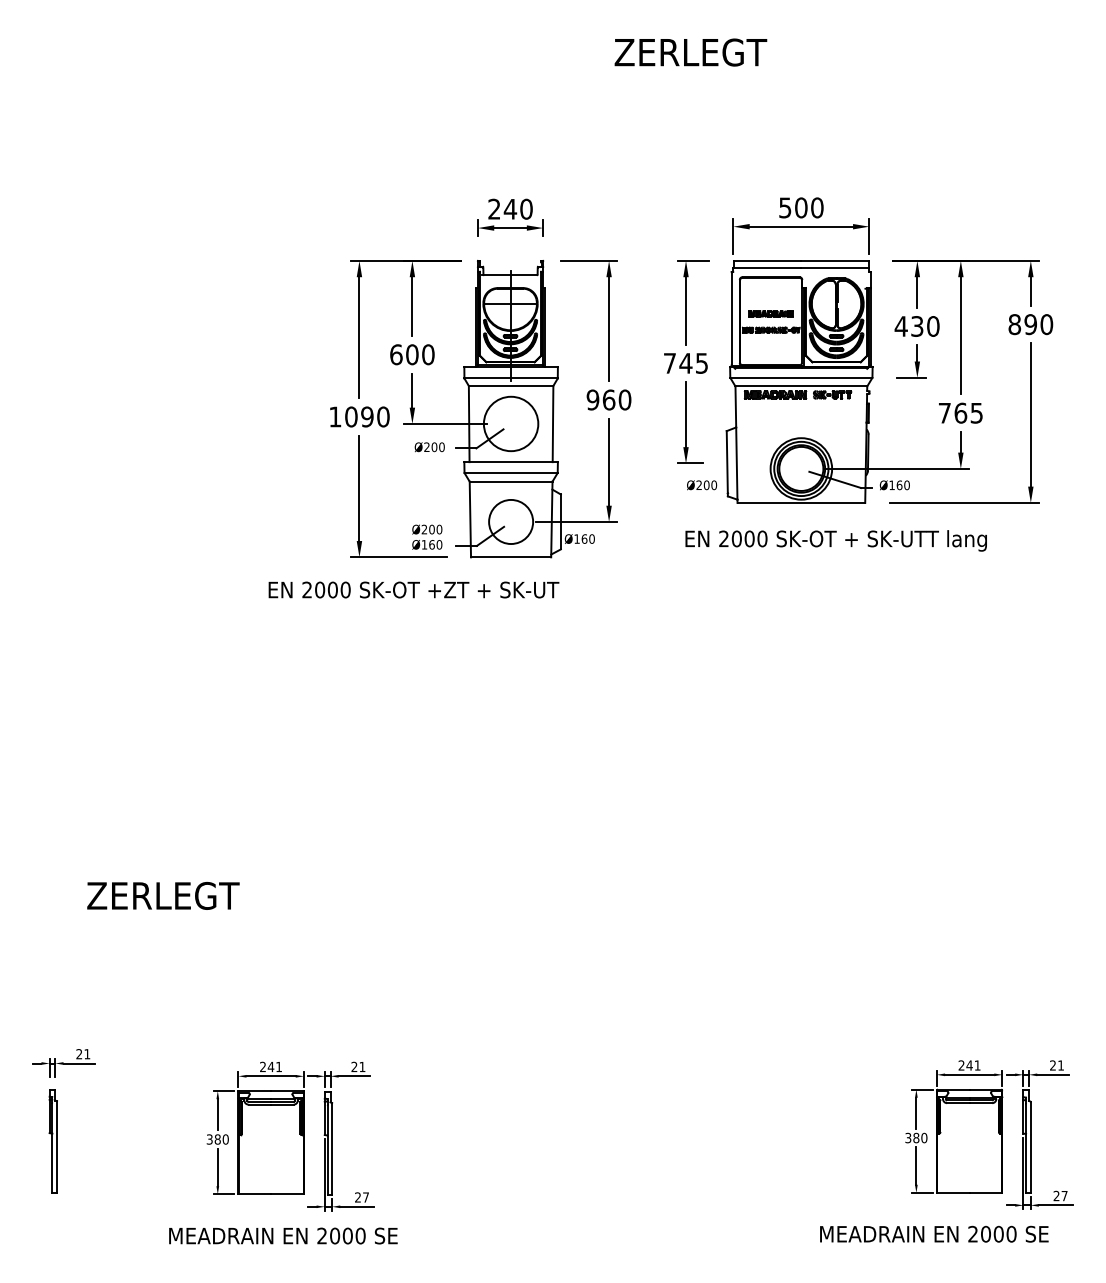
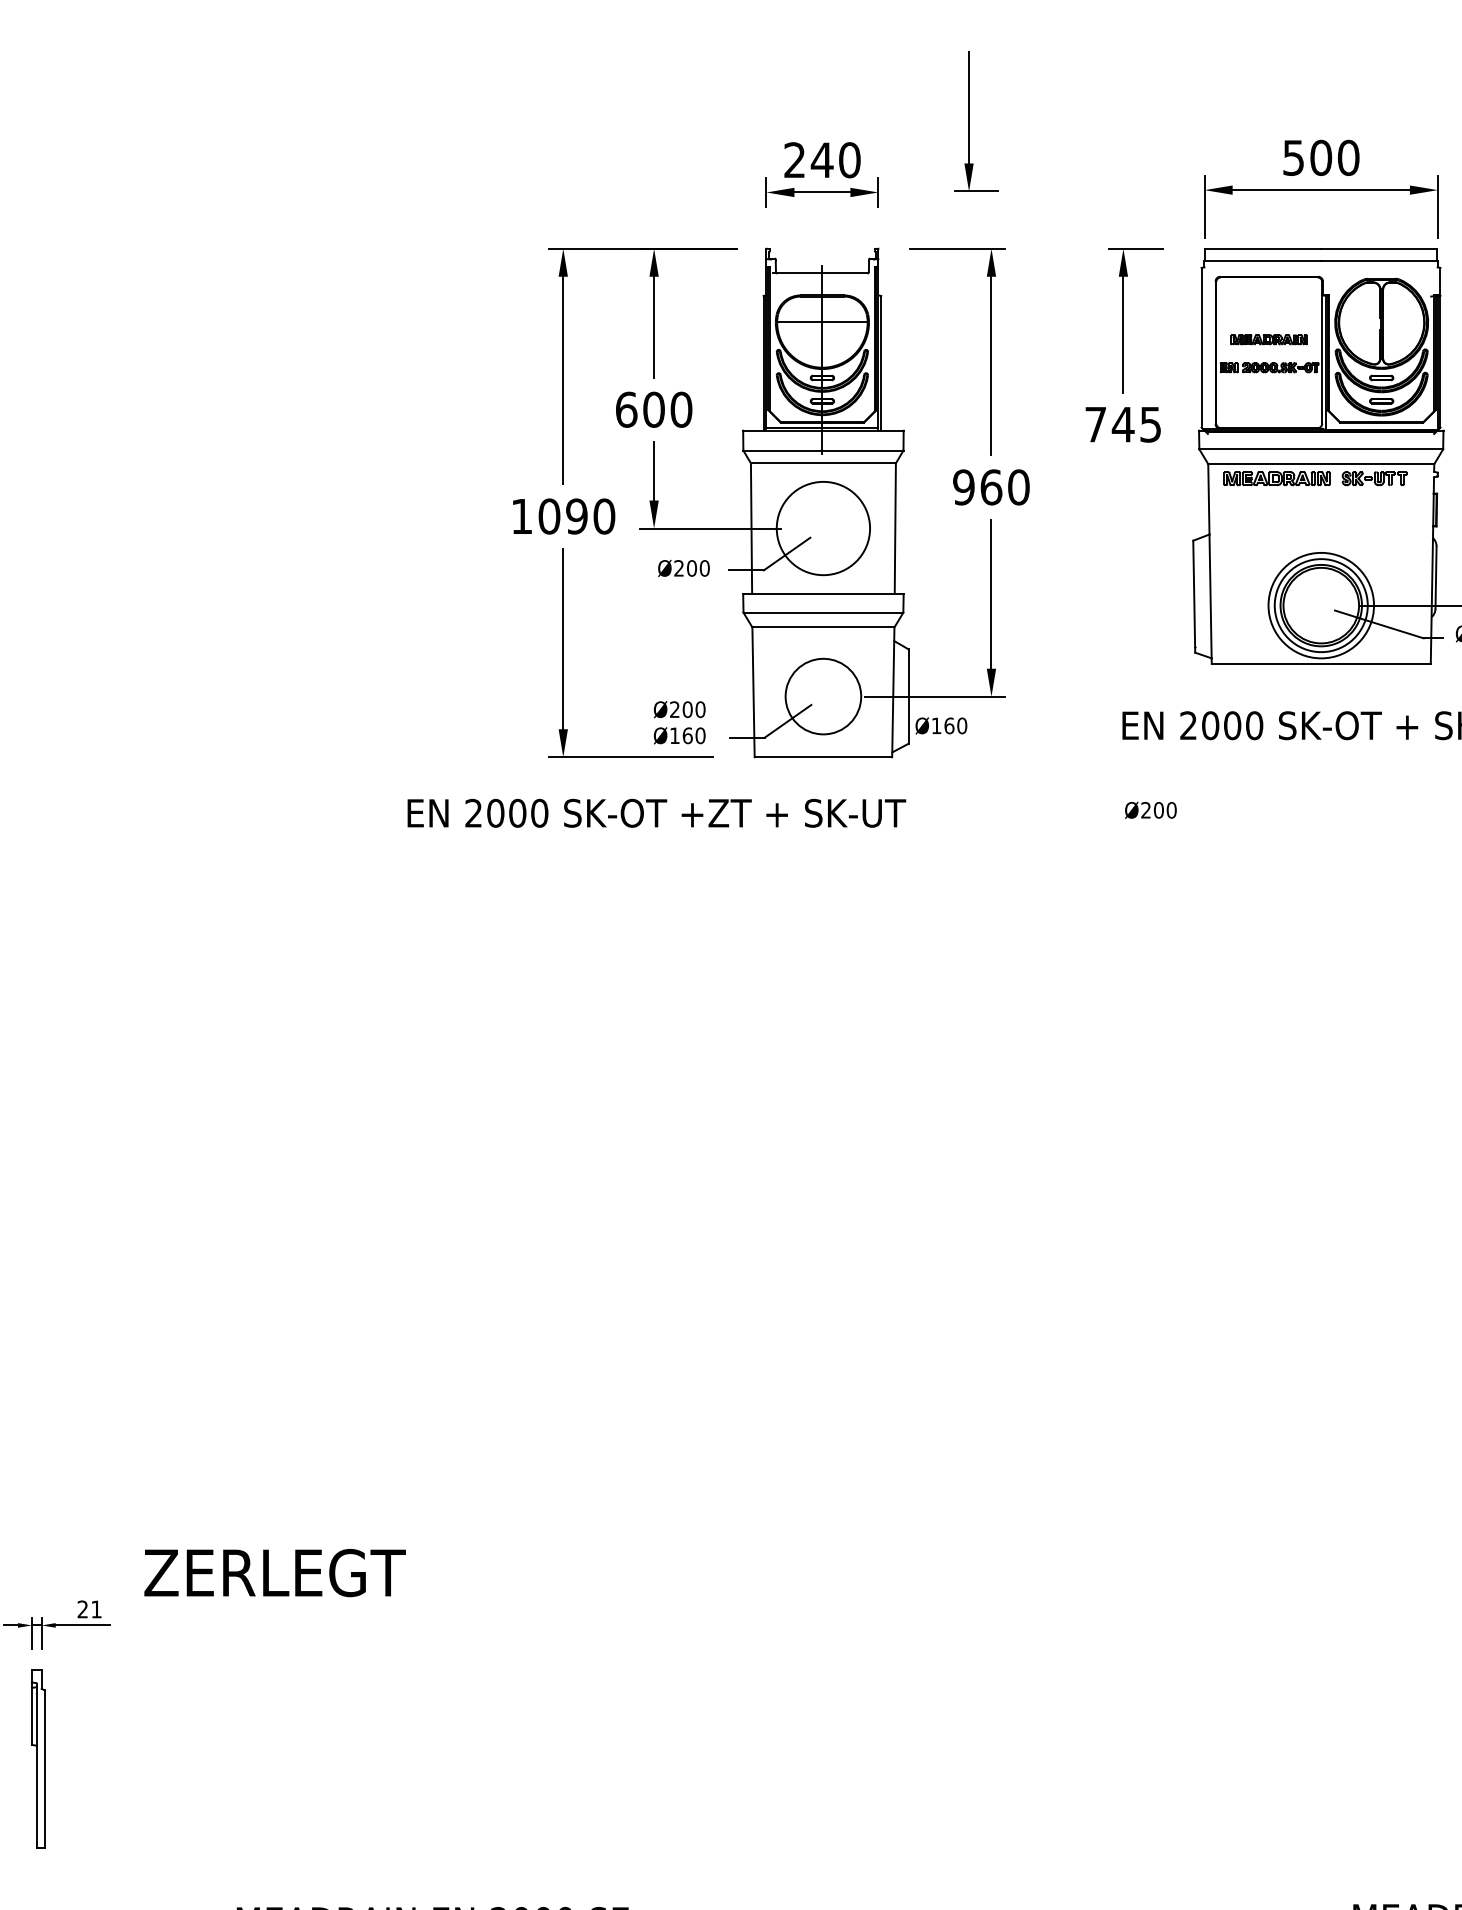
part: (690, 422) -> (976, 121), moved
text: (702, 485) -> (1151, 810), moved
text: (163, 895) -> (275, 1572), moved
part: (290, 1136) -> (445, 1750), removed

